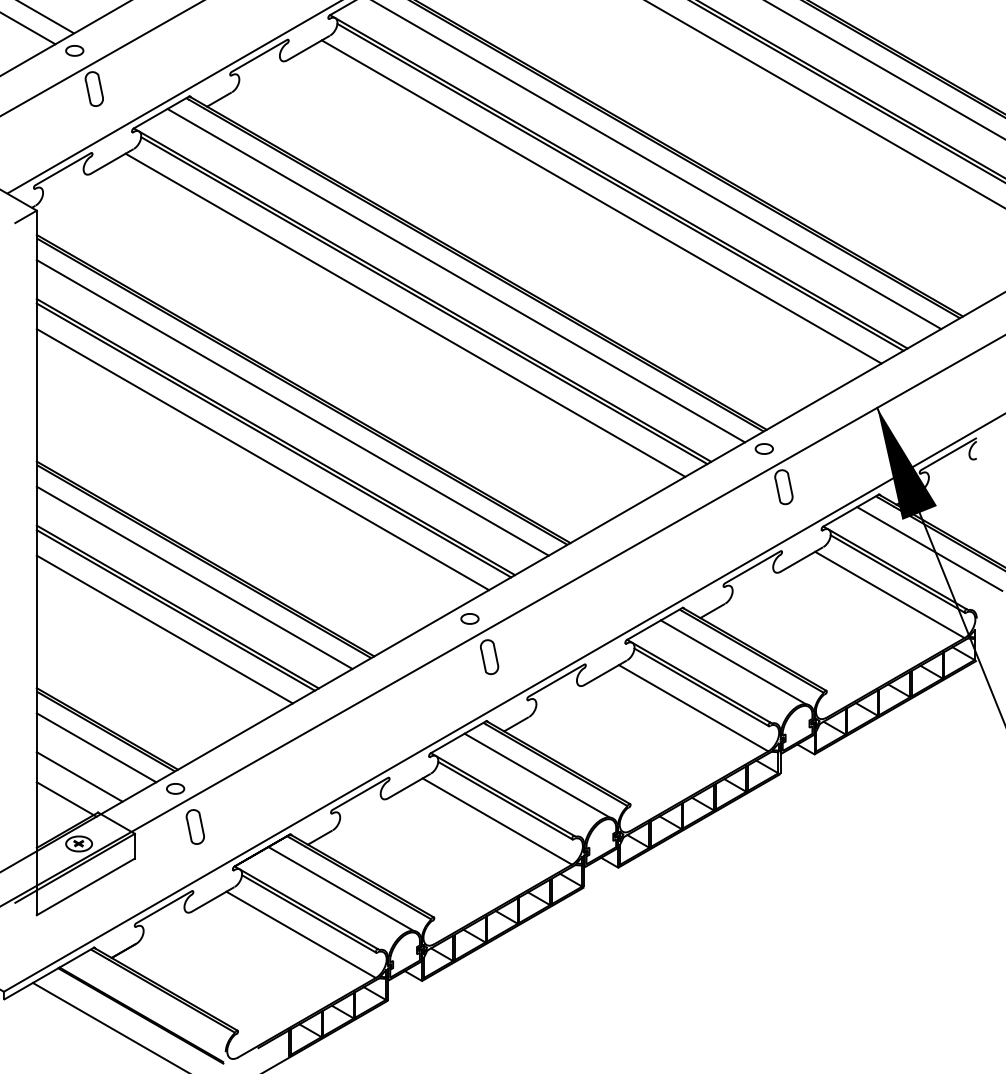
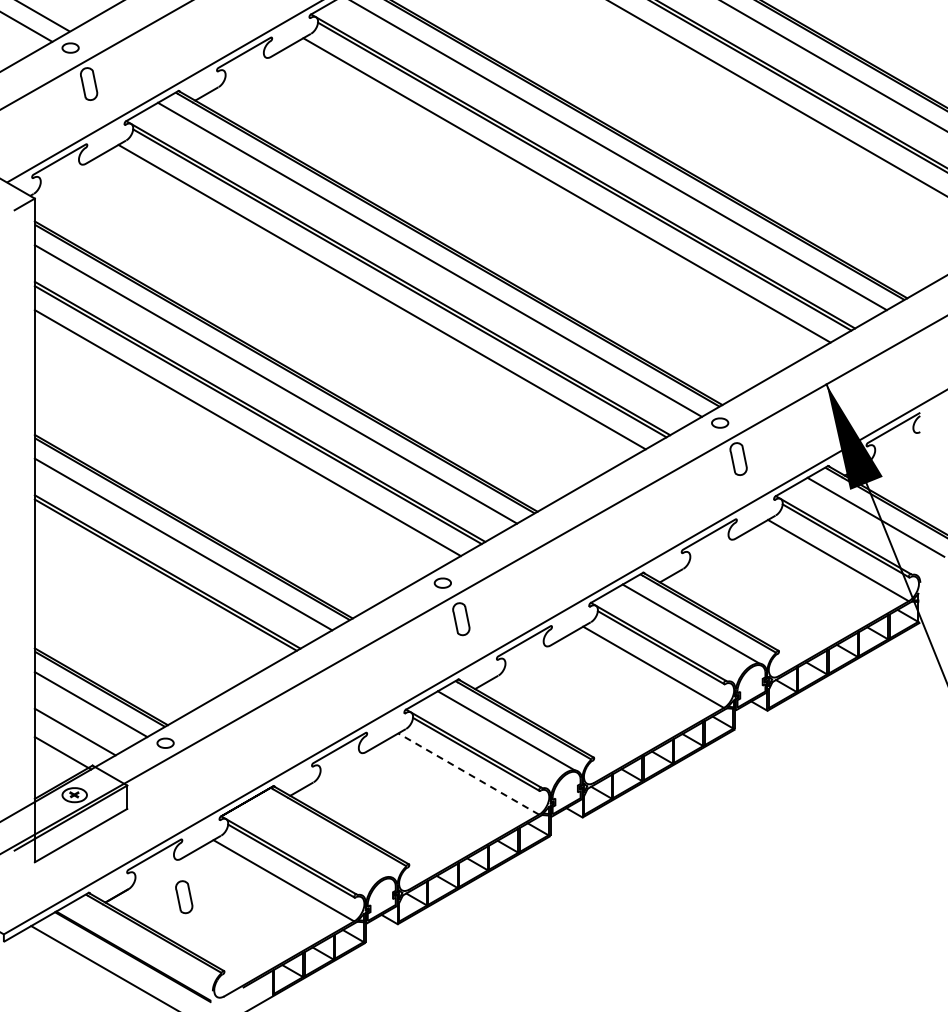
line: (164, 628) -> (155, 592), removed
line: (497, 820) -> (468, 773), solid -> dashed
part: (195, 827) -> (184, 897), moved
line: (341, 888) -> (321, 837), removed

